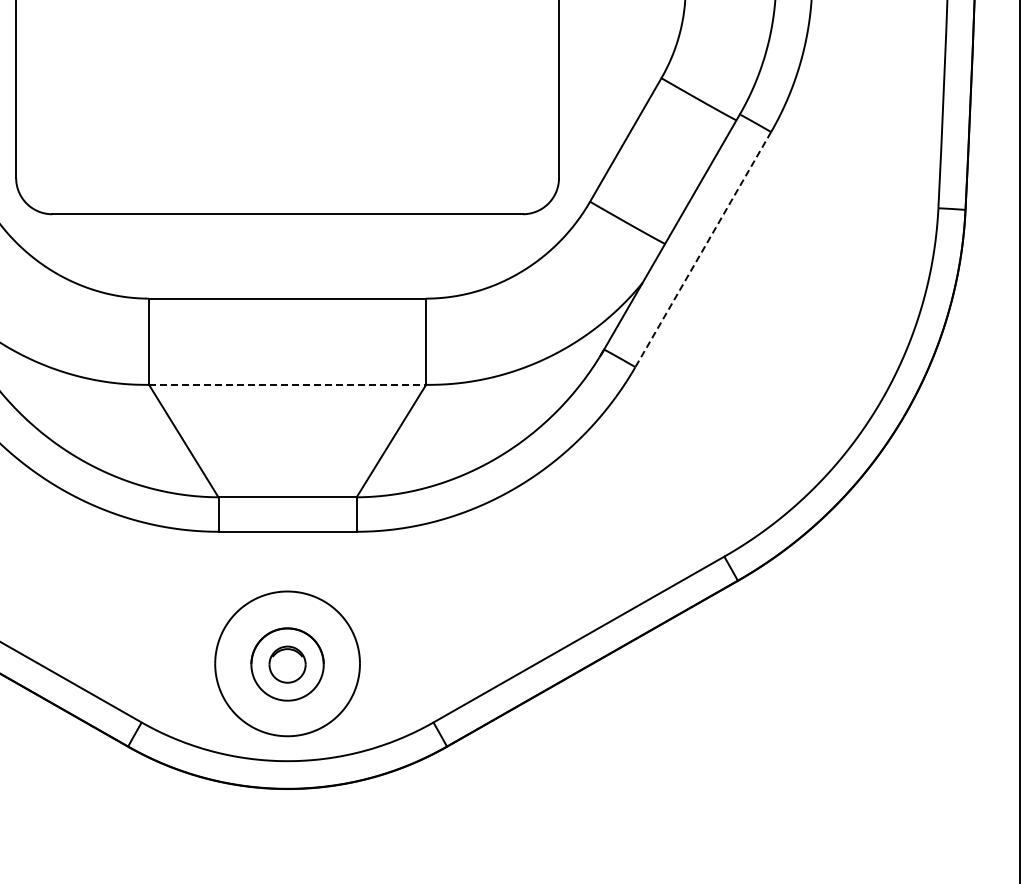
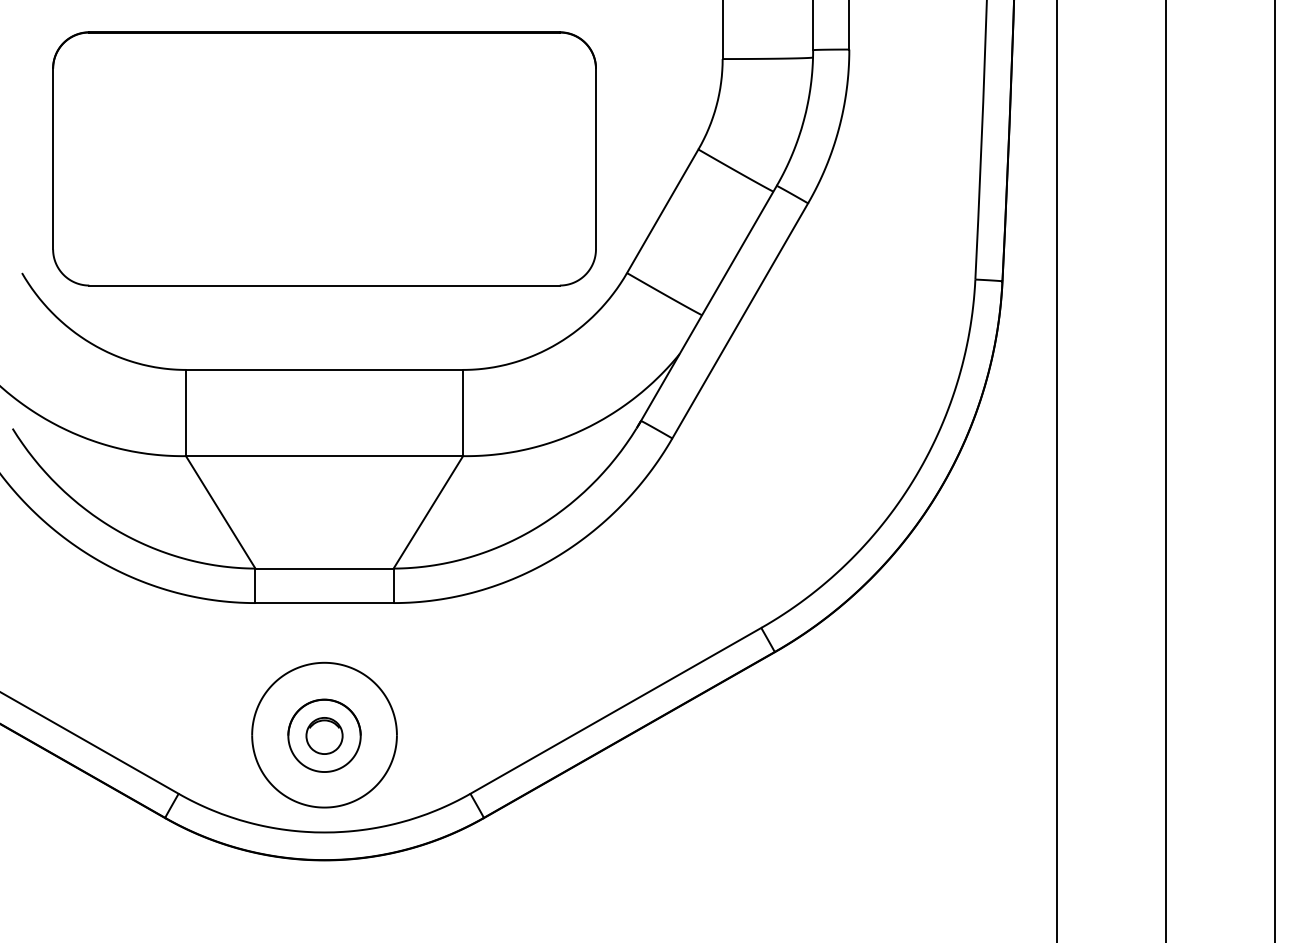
line: (703, 249) -> (740, 320), dashed -> solid
line: (287, 385) -> (324, 456), dashed -> solid

